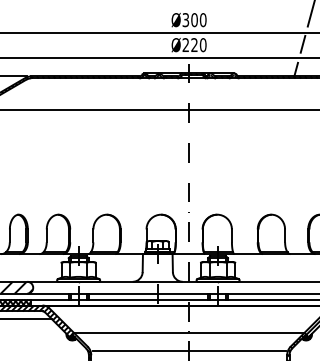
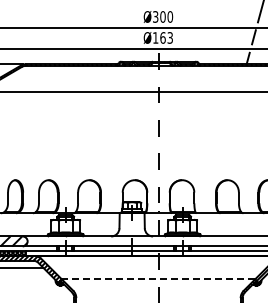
text: (195, 44) -> (163, 37), Ø220 -> Ø163
line: (189, 333) -> (158, 279), solid -> dashed
line: (189, 350) -> (158, 294), removed

